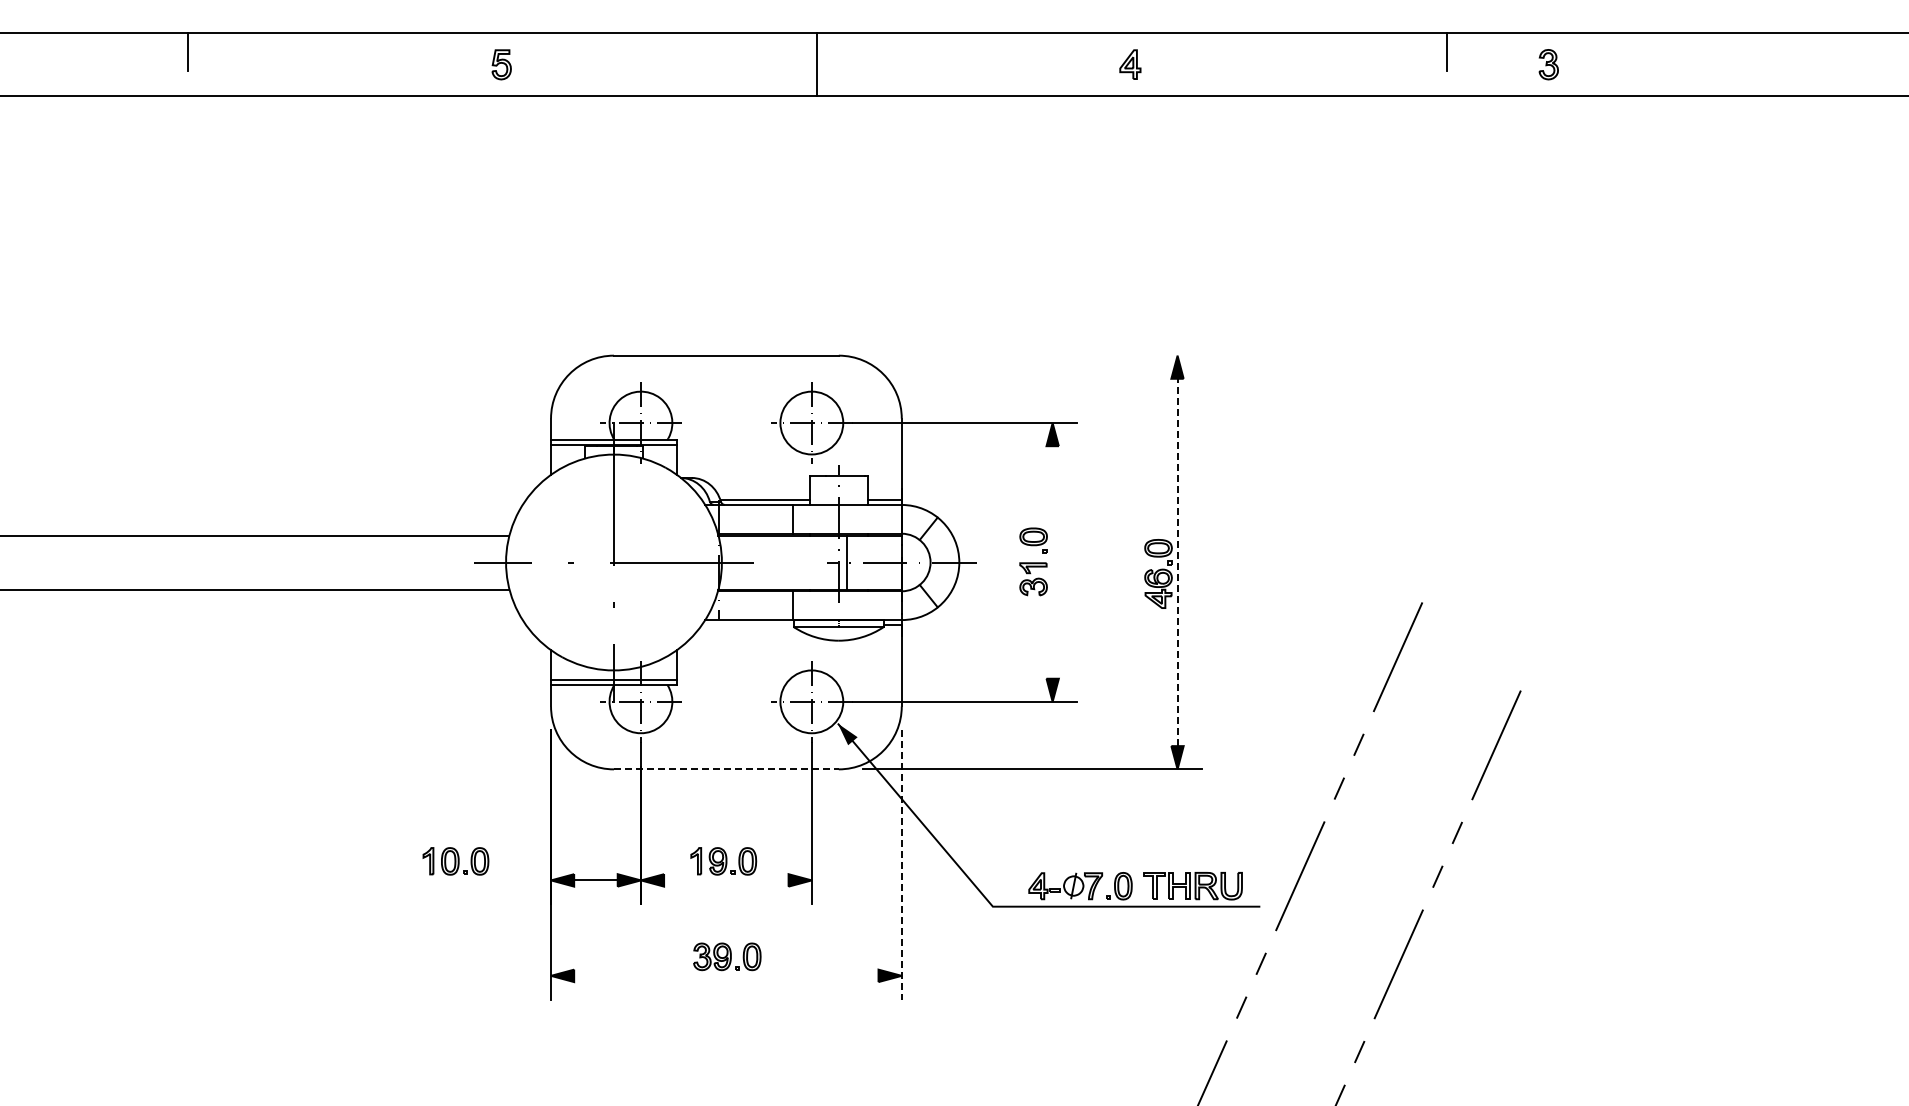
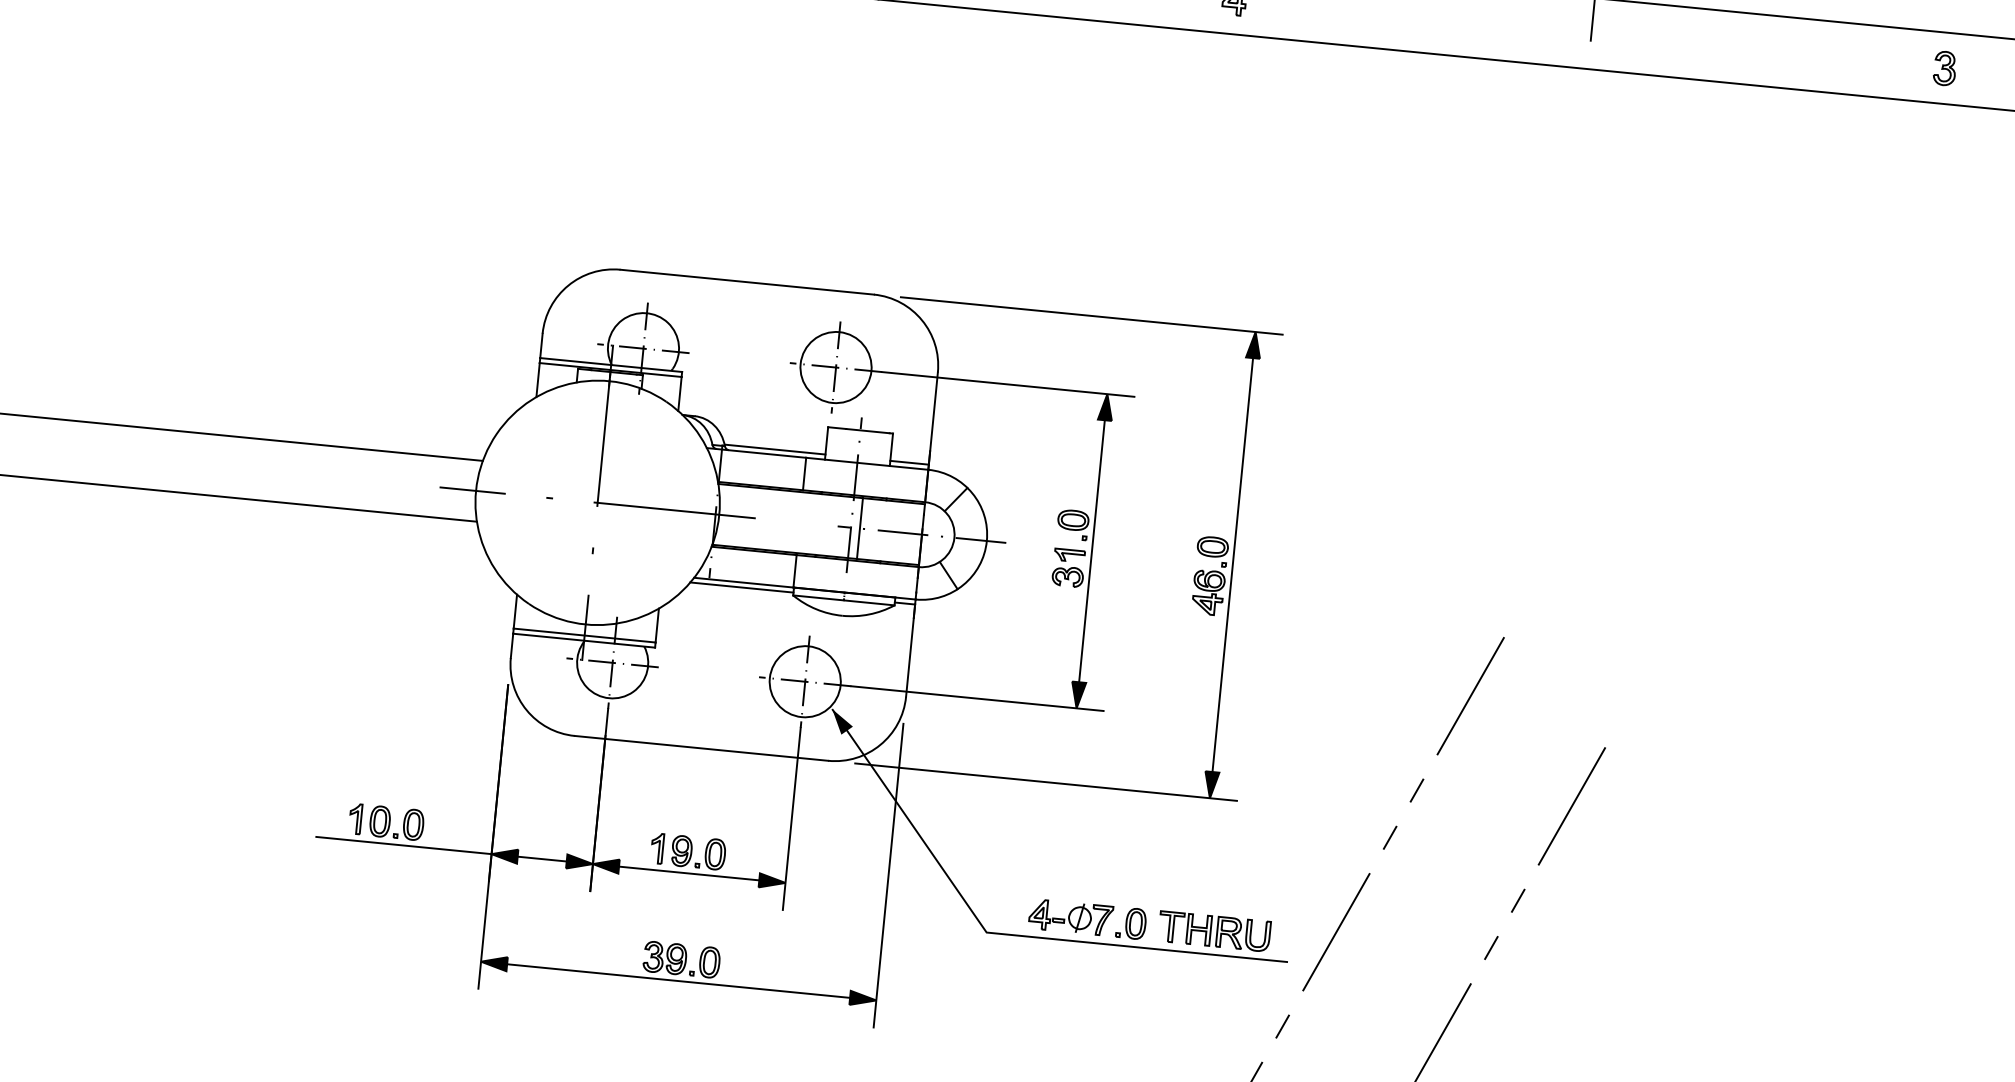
part: (1548, 64) -> (1944, 68), moved
line: (1031, 355) -> (1091, 315), added
line: (1052, 562) -> (1091, 551), added
line: (1177, 562) -> (1232, 565), dashed -> solid
line: (747, 624) -> (741, 587), added
line: (726, 769) -> (701, 748), dashed -> solid
line: (901, 865) -> (888, 876), dashed -> solid
line: (473, 880) -> (404, 845), added
line: (726, 880) -> (689, 873), added
line: (726, 975) -> (678, 980), added

